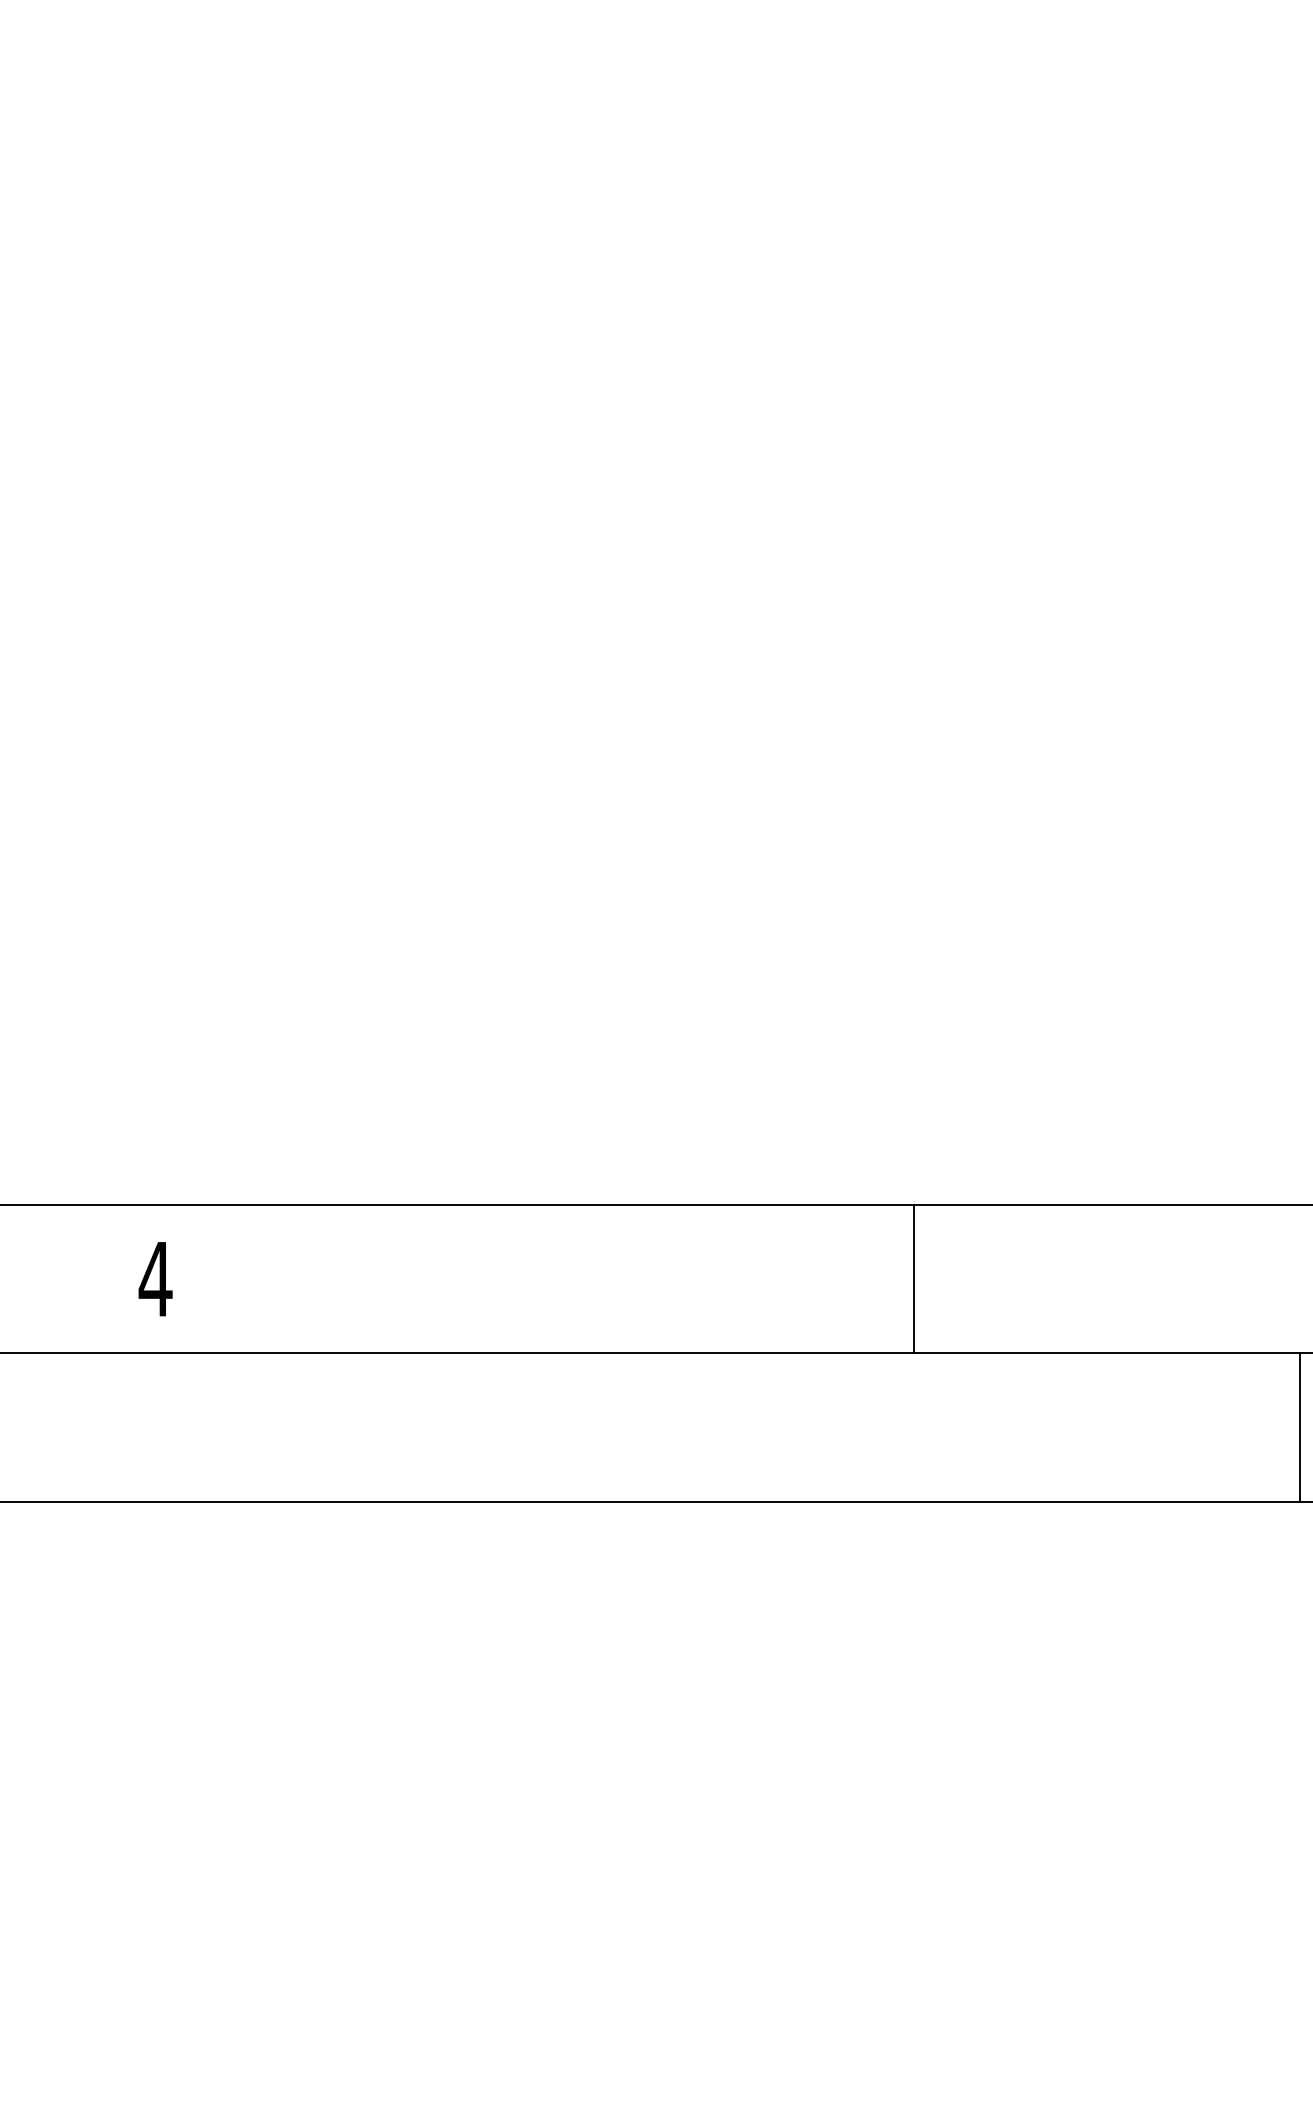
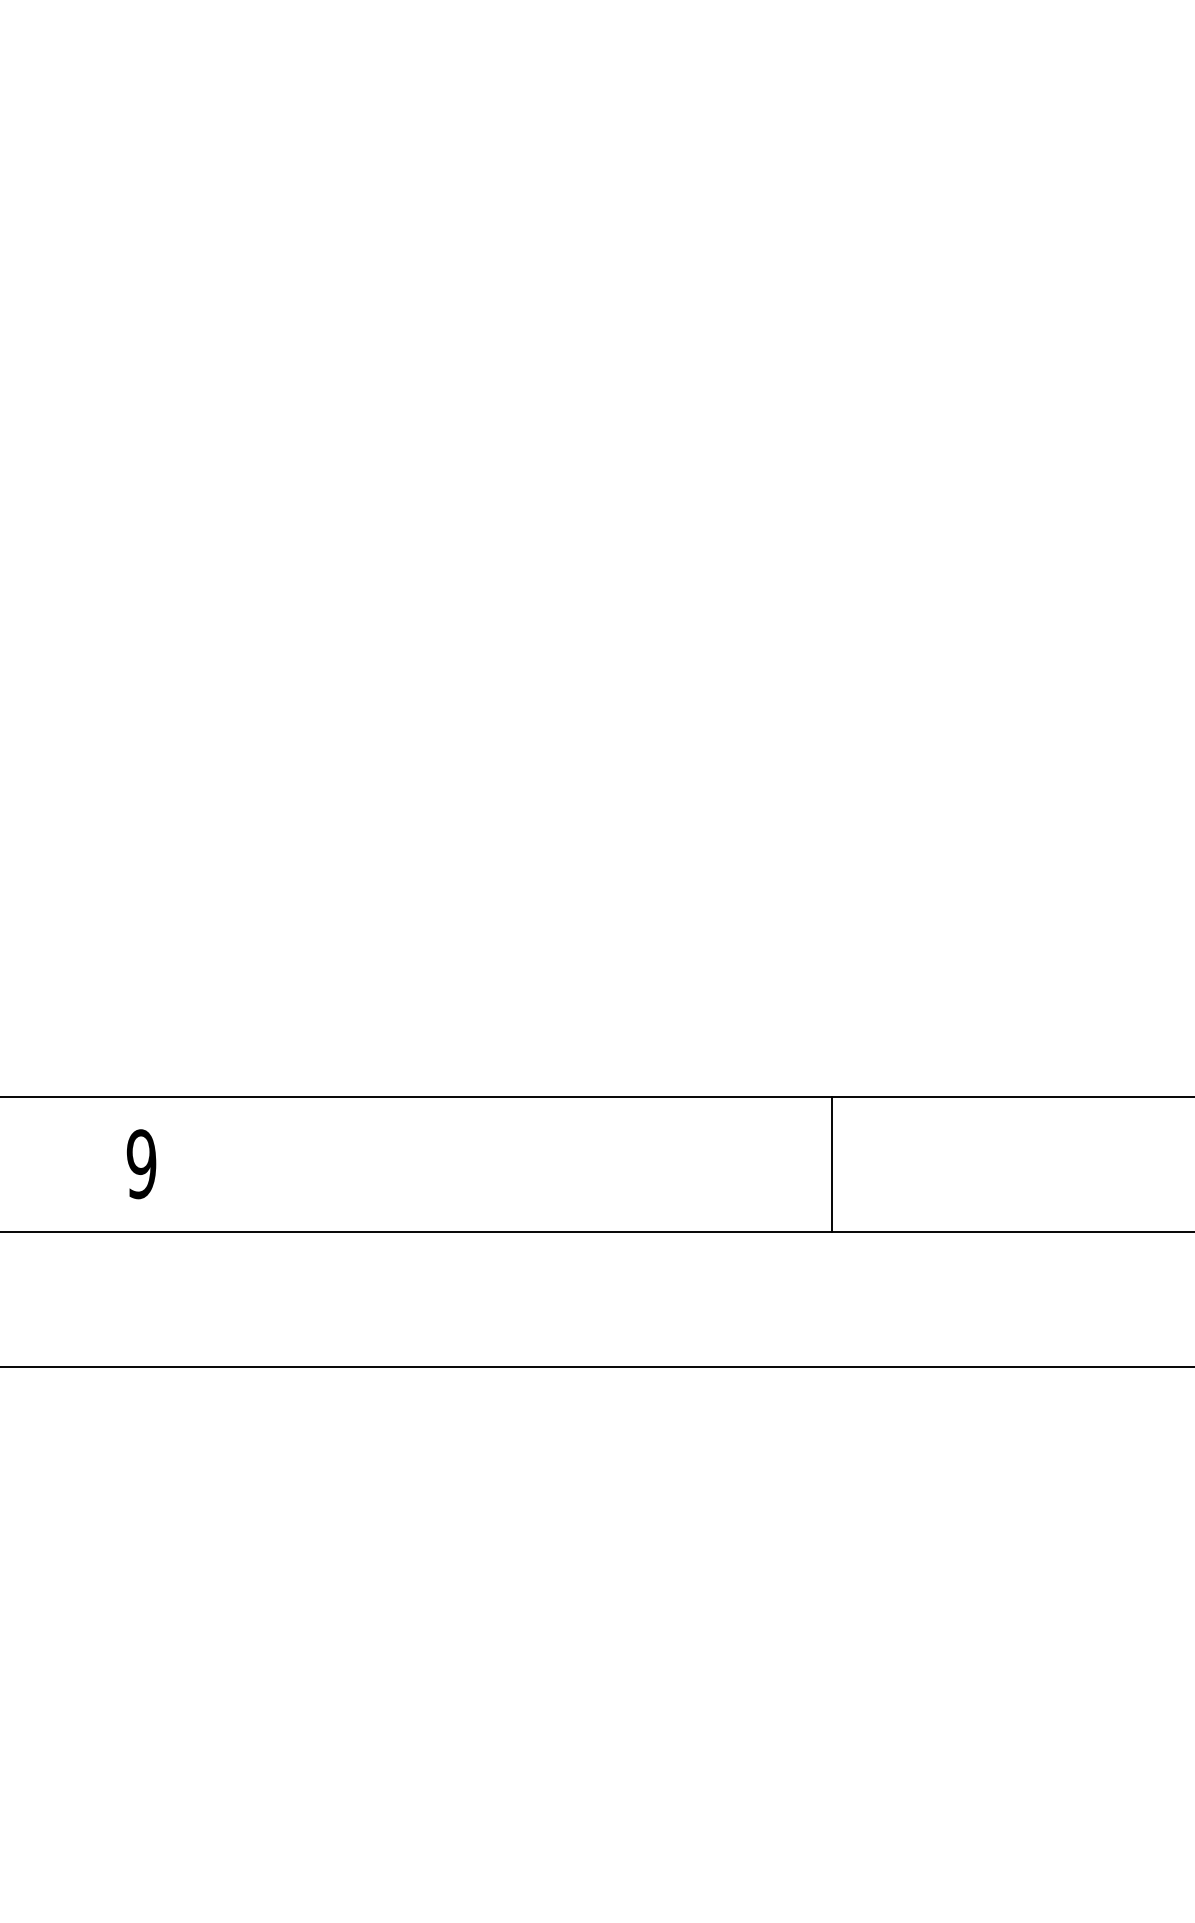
text: (155, 1278) -> (141, 1163), 4 -> 9
line: (1300, 1427) -> (1183, 1299), removed

